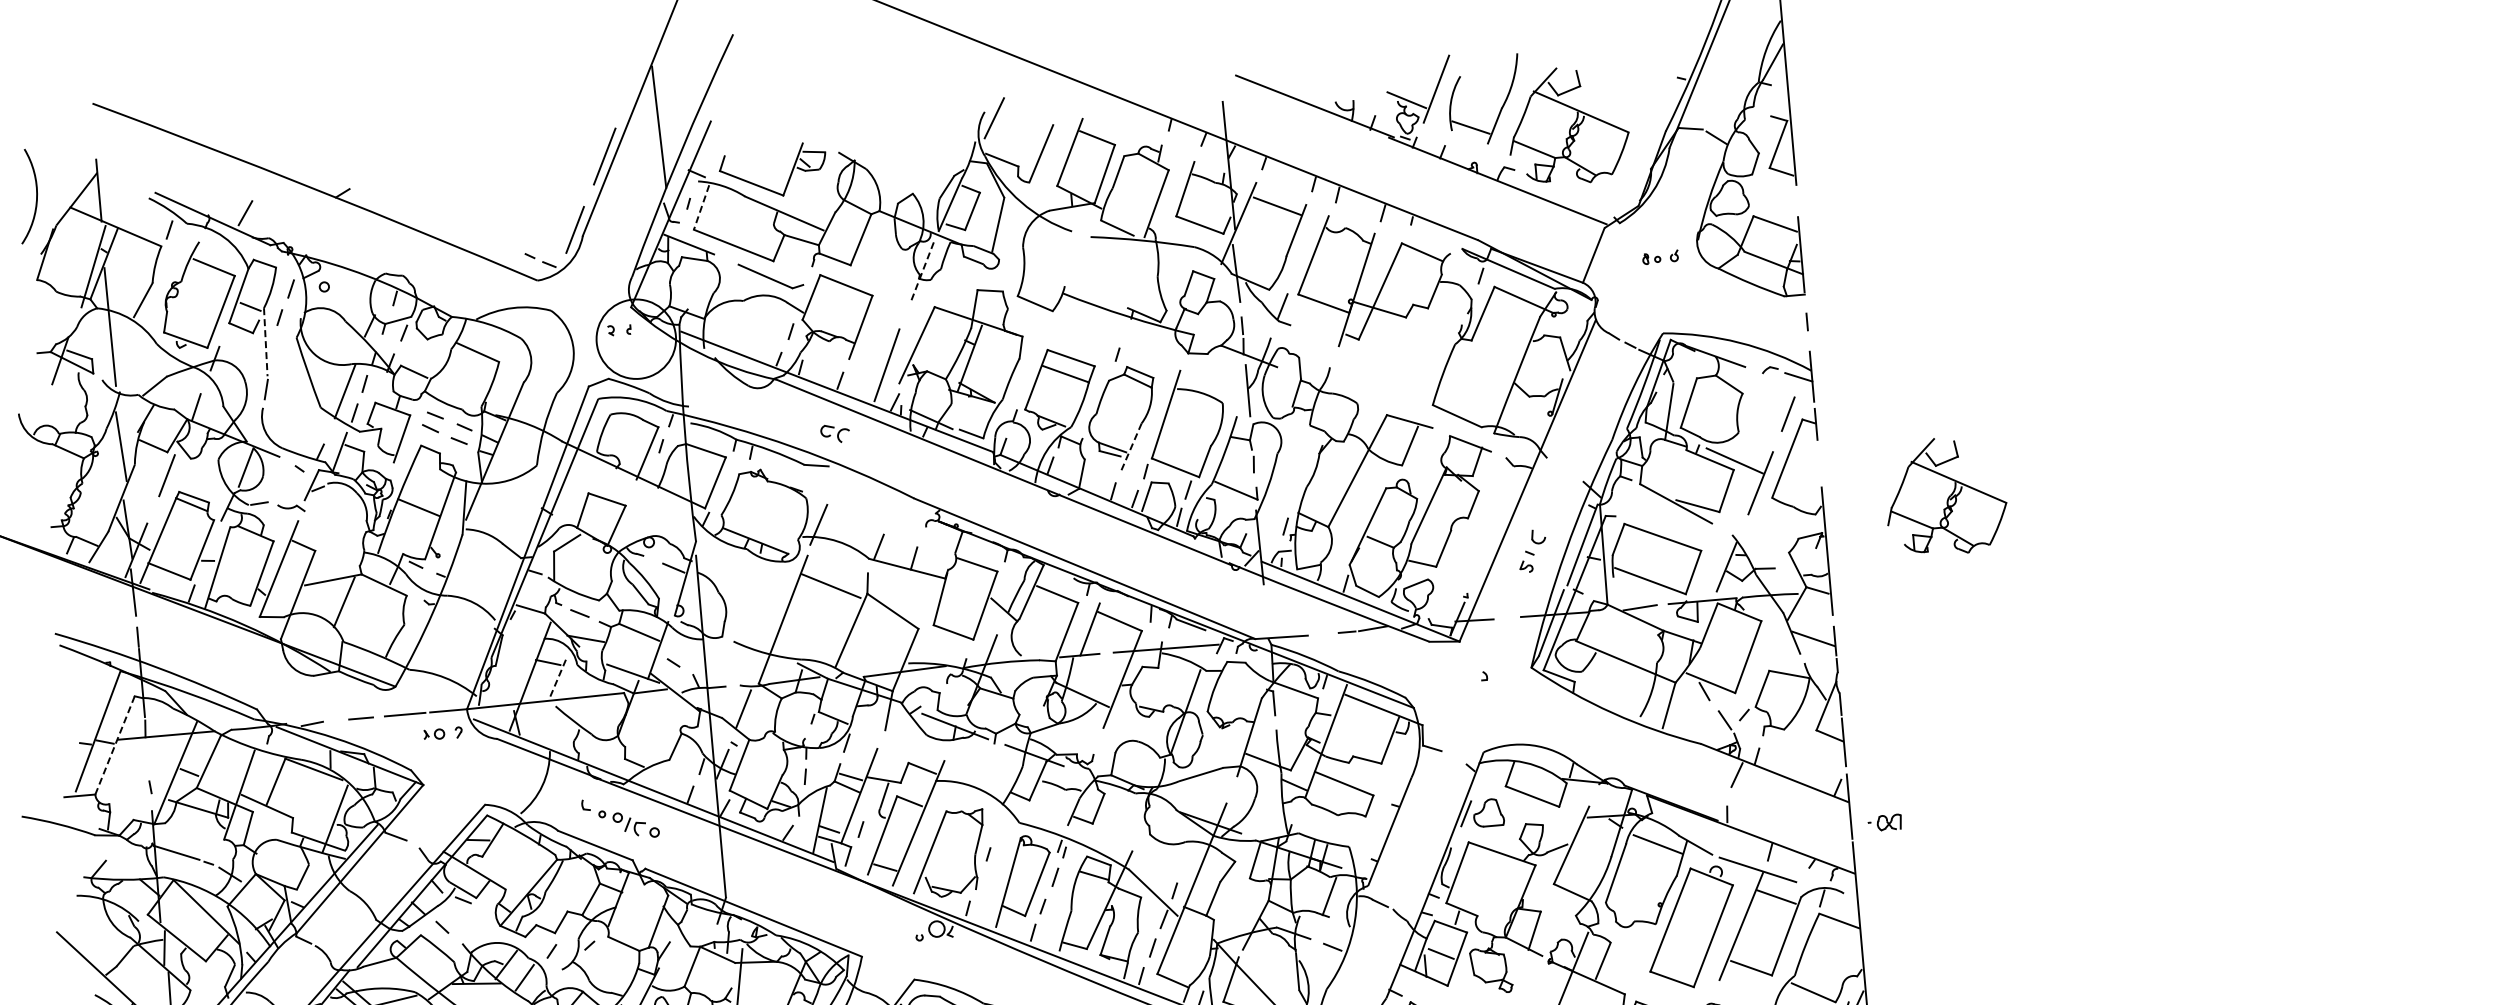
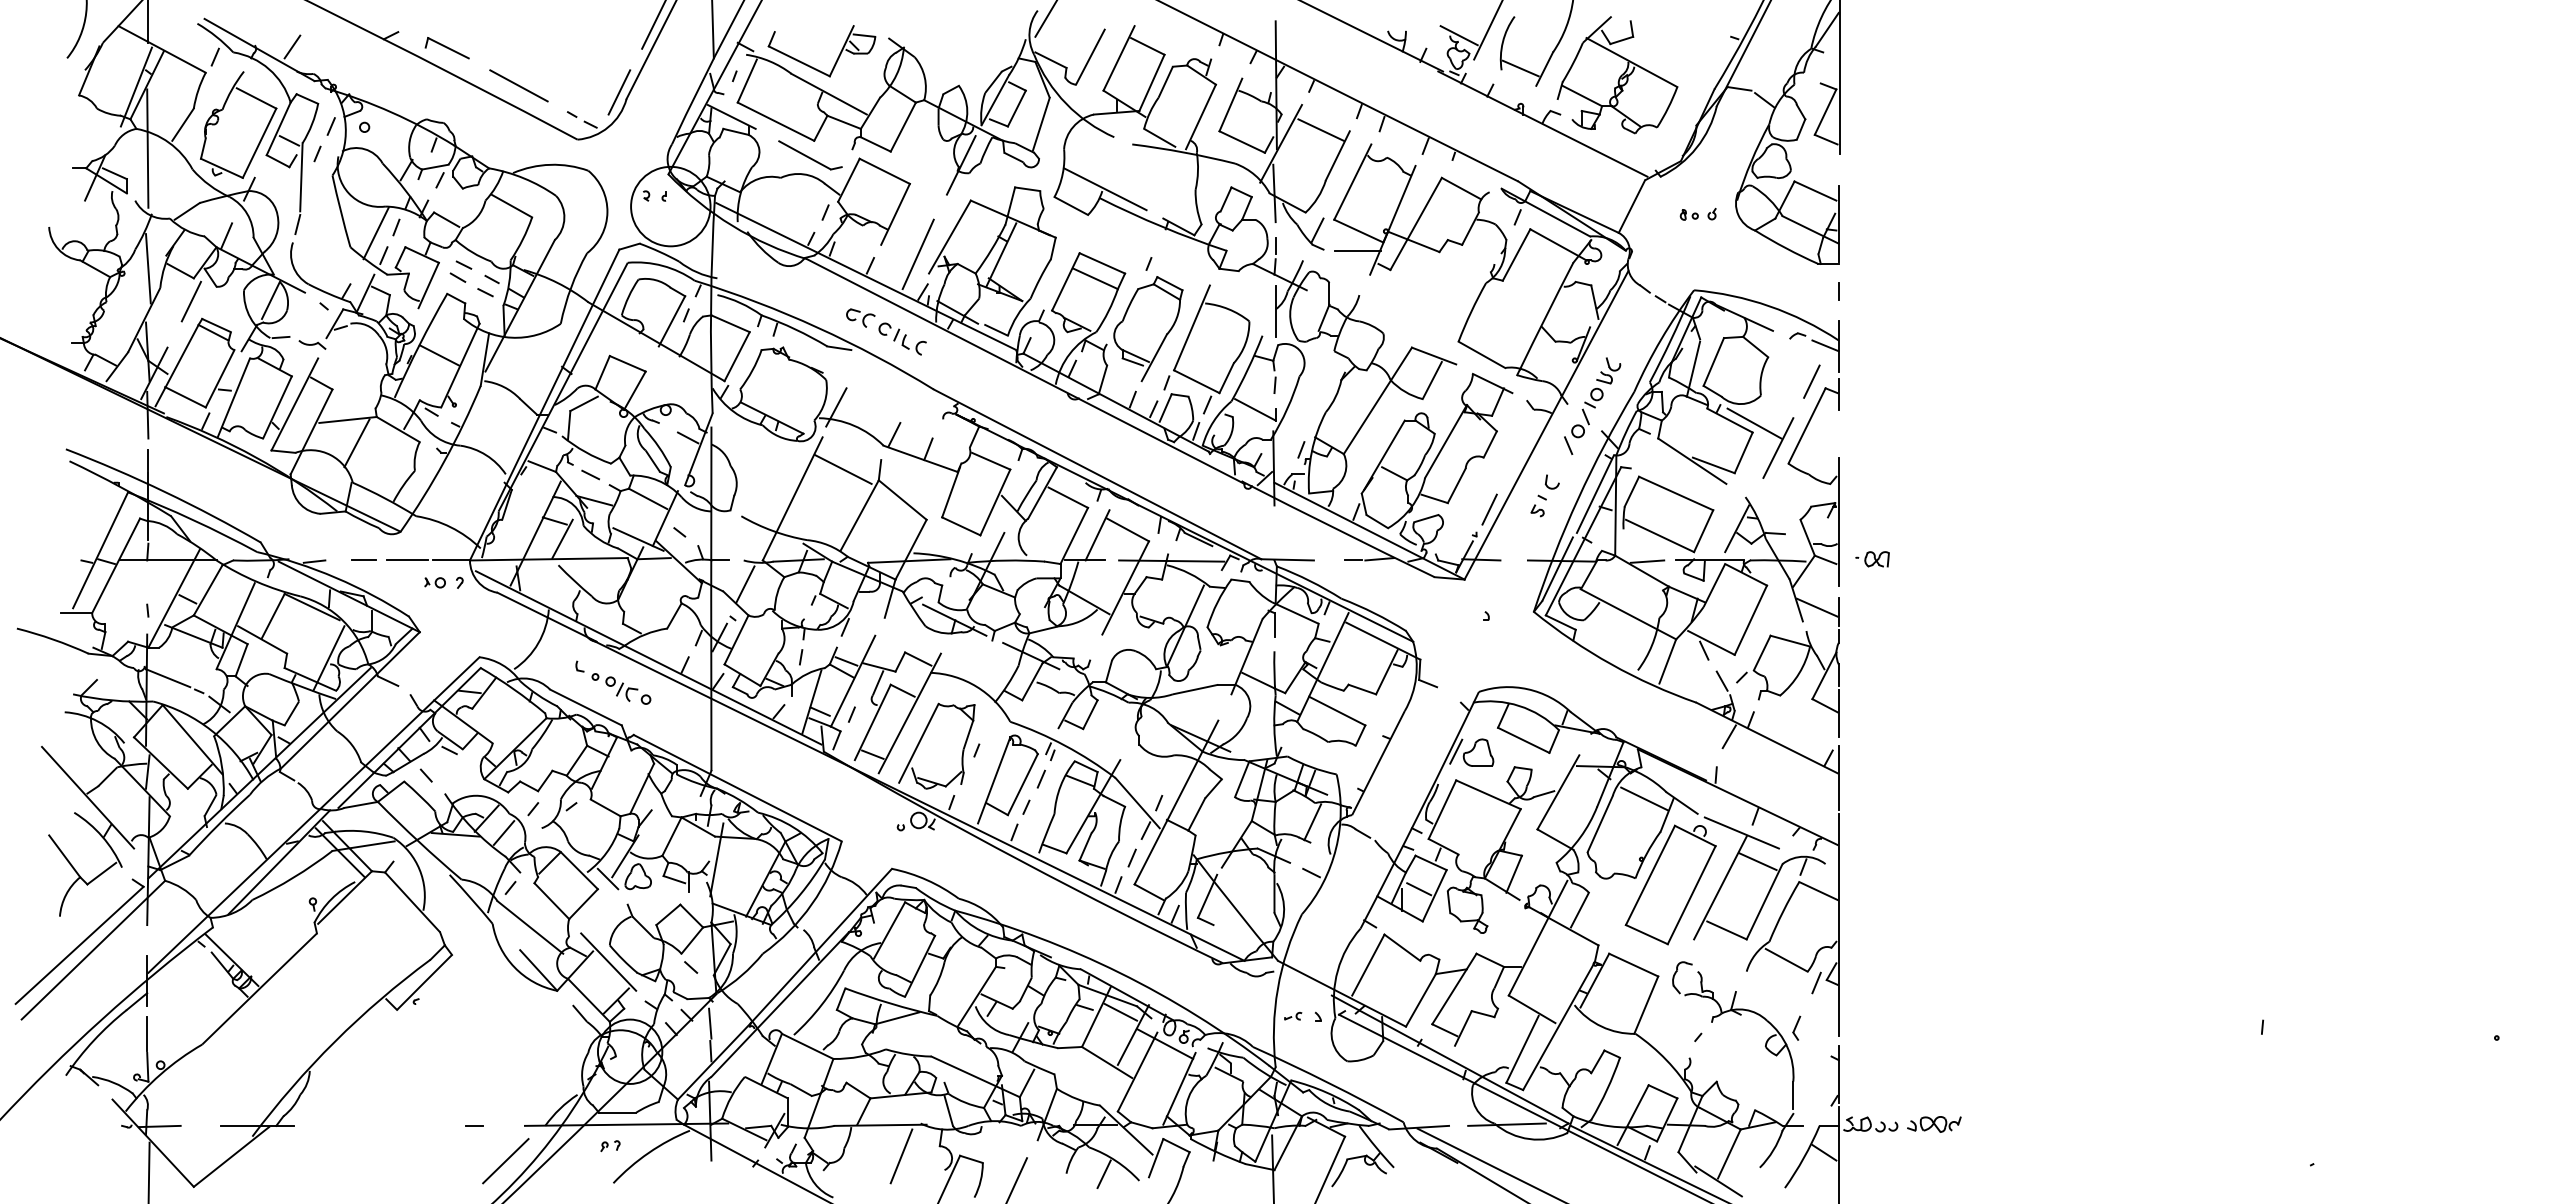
part: (399, 201) -> (446, 48), added
line: (701, 207) -> (747, 81), dashed -> solid
line: (474, 231) -> (518, 85), added
line: (922, 272) -> (961, 165), dashed -> solid
line: (1067, 284) -> (1105, 189), added
line: (1324, 323) -> (1357, 250), added
line: (265, 342) -> (301, 177), dashed -> solid
line: (1131, 448) -> (1154, 358), dashed -> solid
part: (878, 450) -> (902, 338), added
part: (1571, 457) -> (1592, 405), added
part: (1945, 496) -> (1961, 477), removed
line: (1478, 569) -> (1489, 509), added
line: (557, 679) -> (562, 538), dashed -> solid
line: (115, 745) -> (116, 565), dashed -> solid
part: (1884, 823) -> (1872, 559), moved

